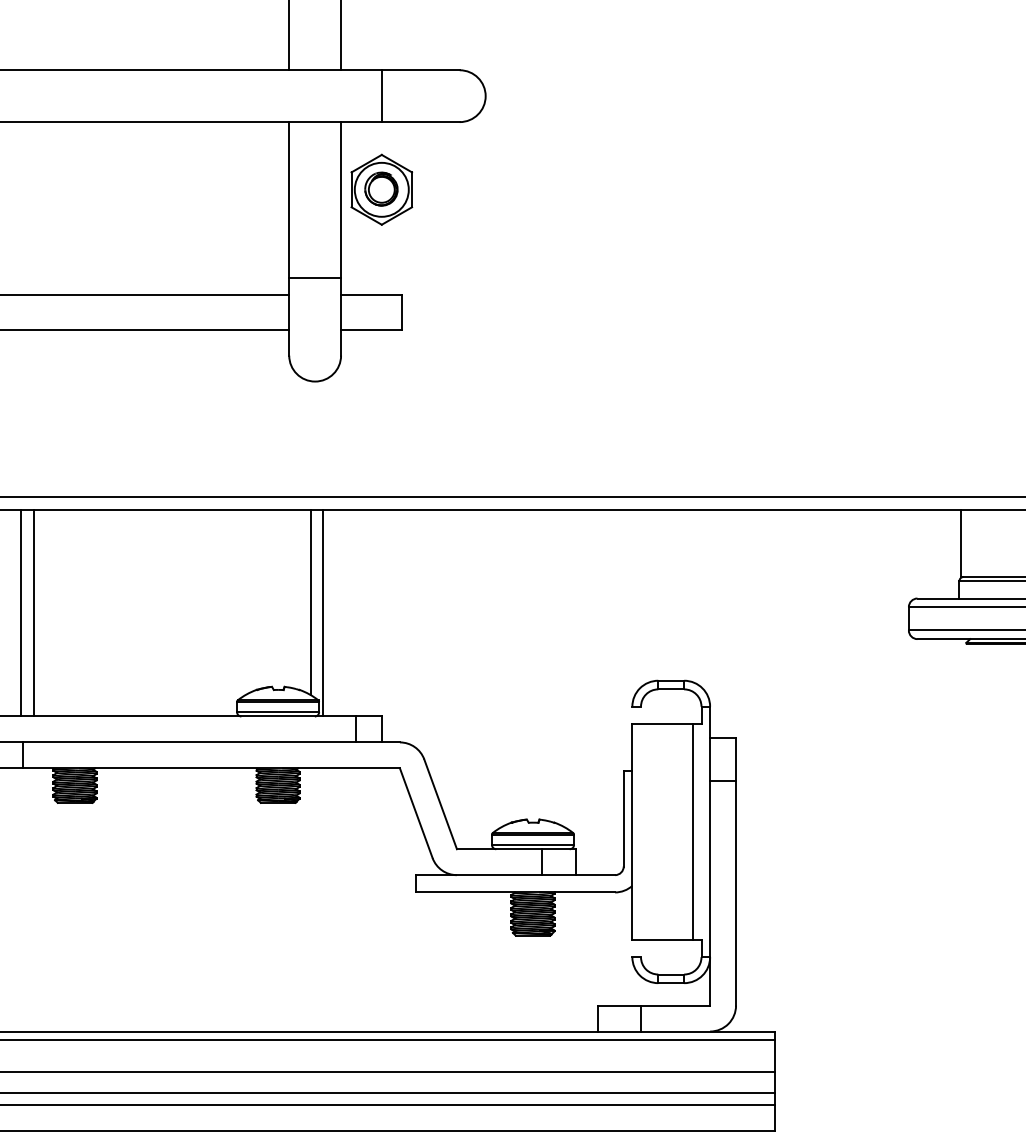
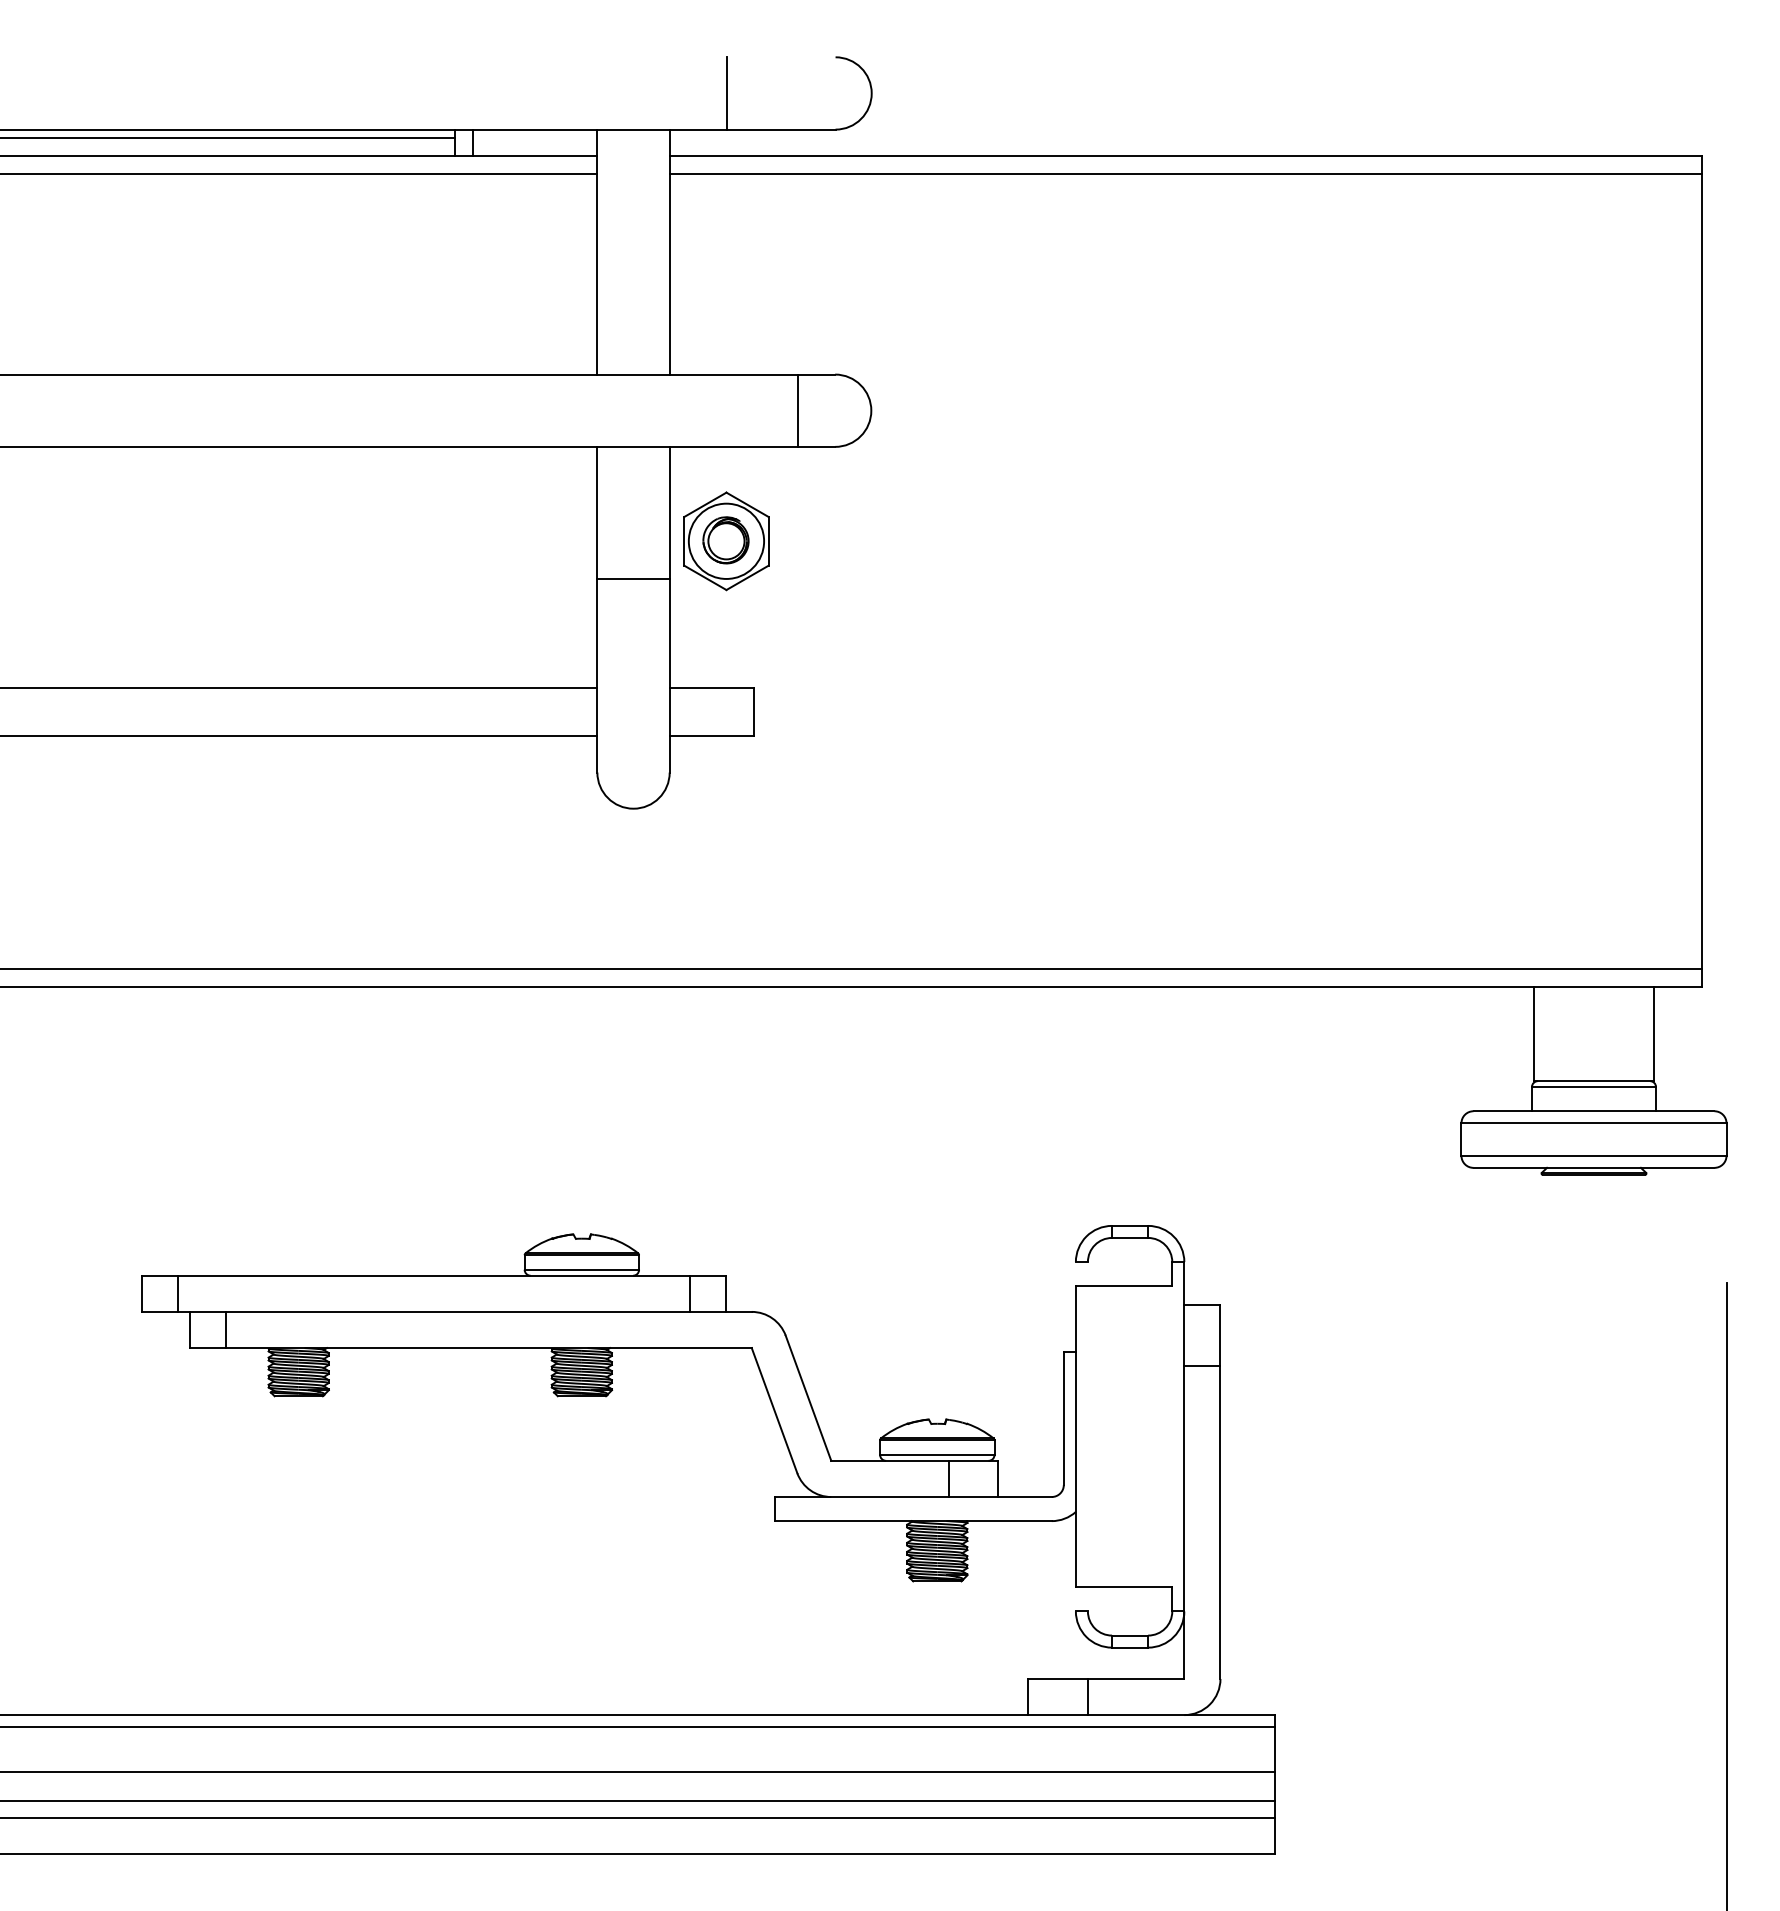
line: (381, 96) -> (797, 410), moved
line: (315, 278) -> (633, 579), moved
line: (310, 602) -> (627, 1116), removed
line: (21, 613) -> (223, 1131), removed
line: (34, 613) -> (241, 1131), removed
line: (323, 613) -> (645, 1131), removed
line: (693, 831) -> (1160, 1436), removed

